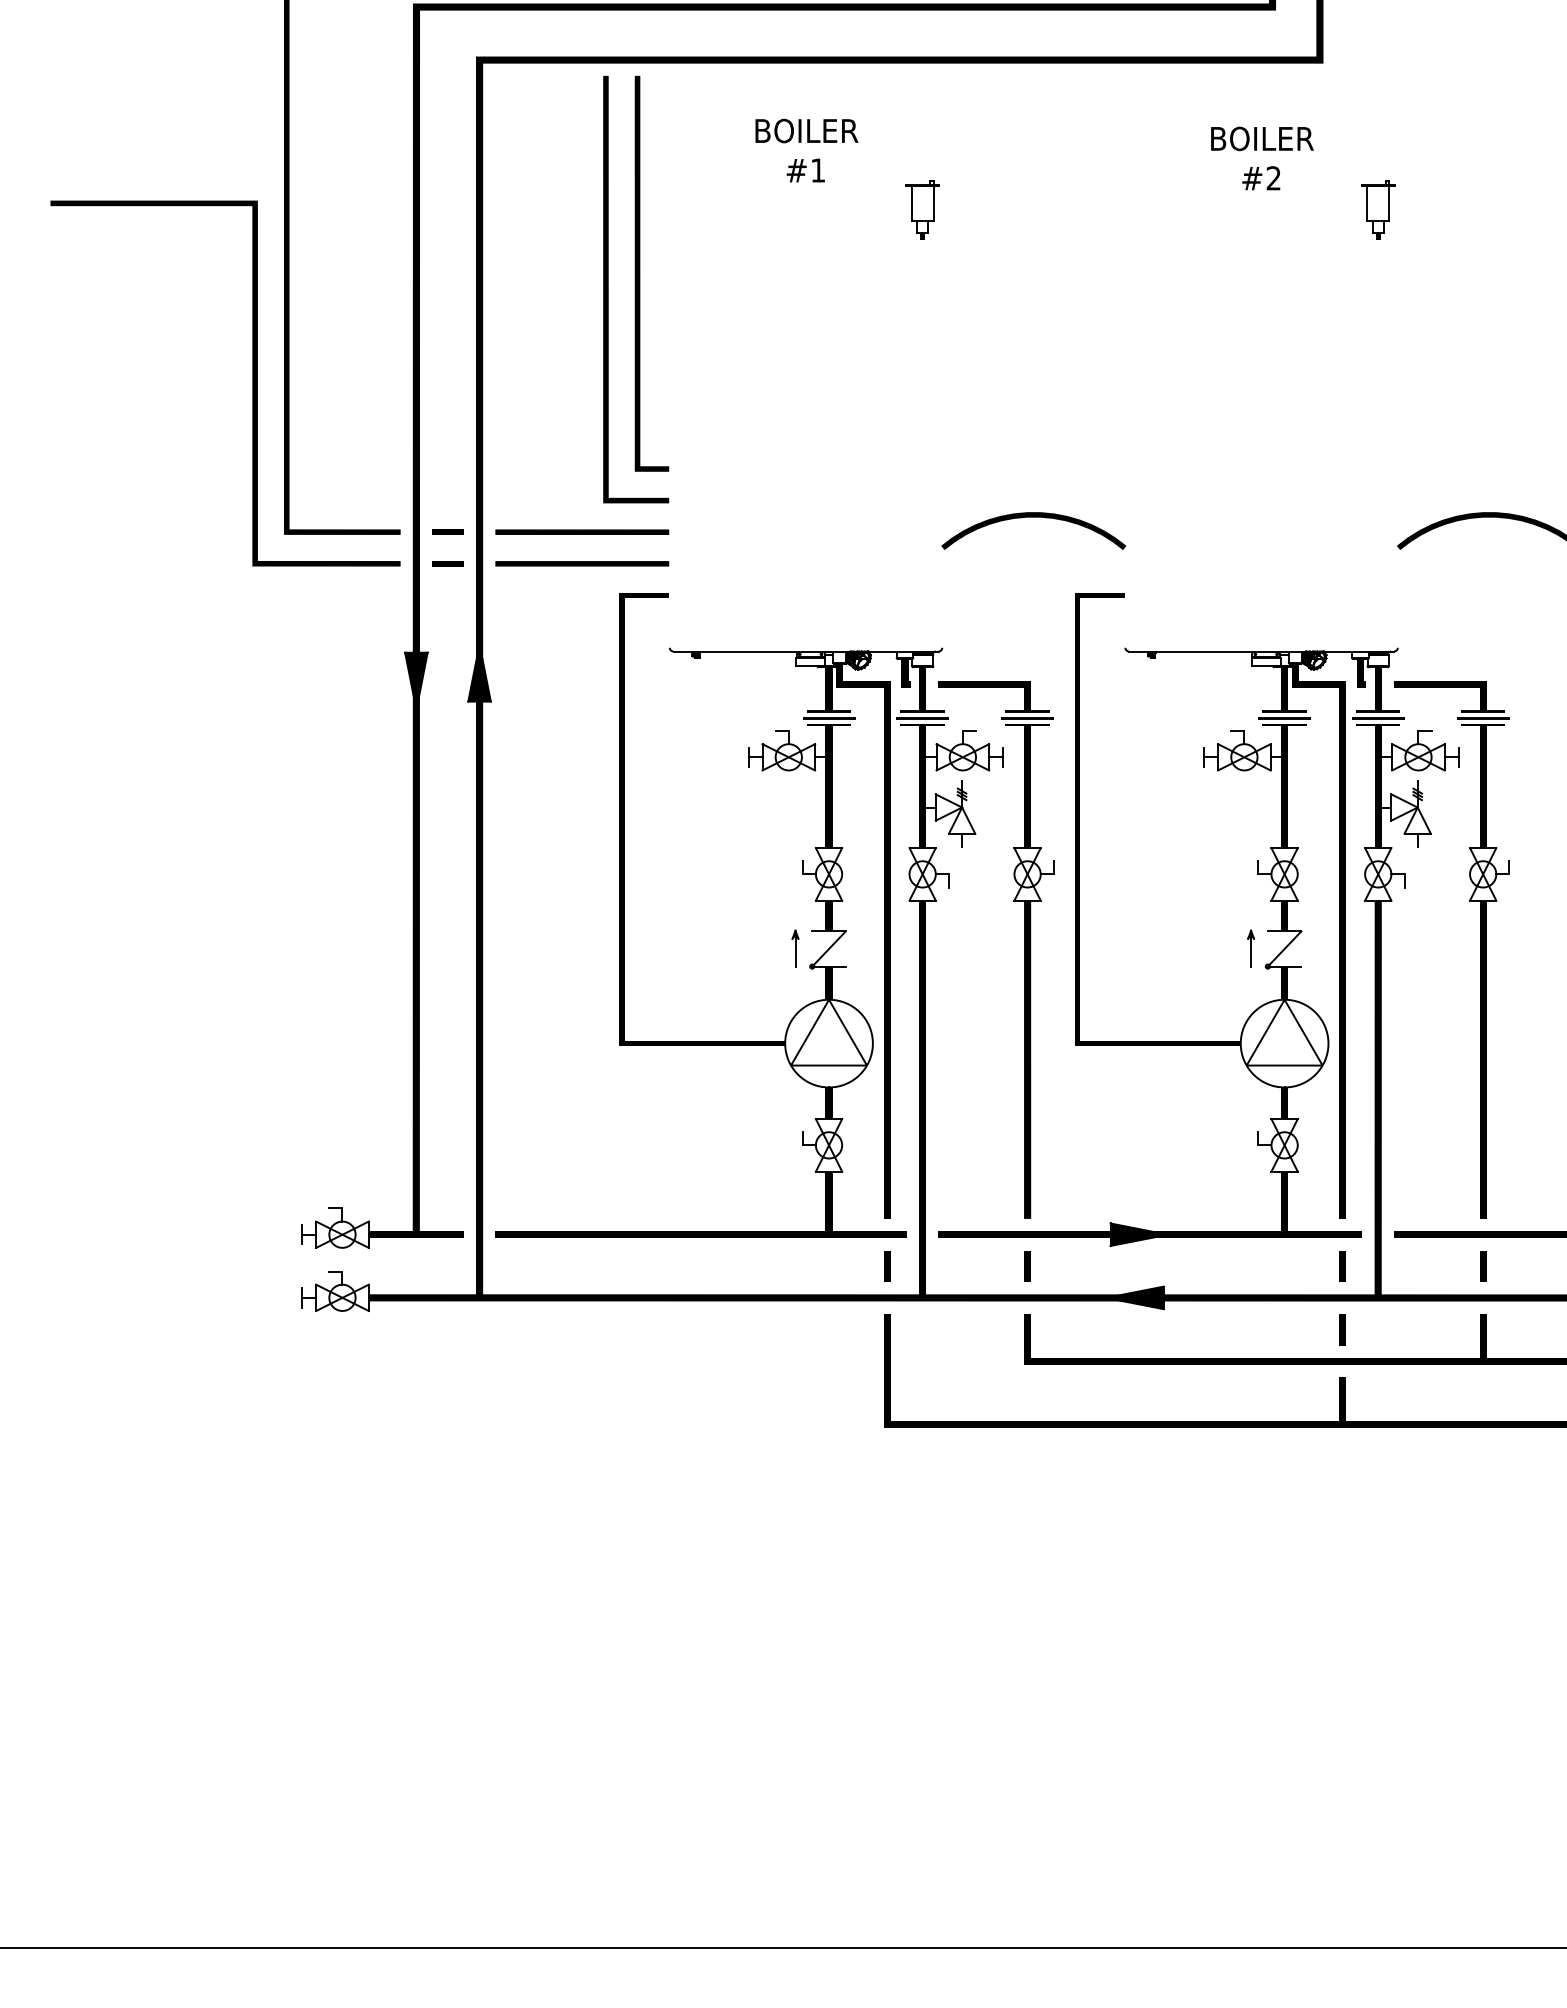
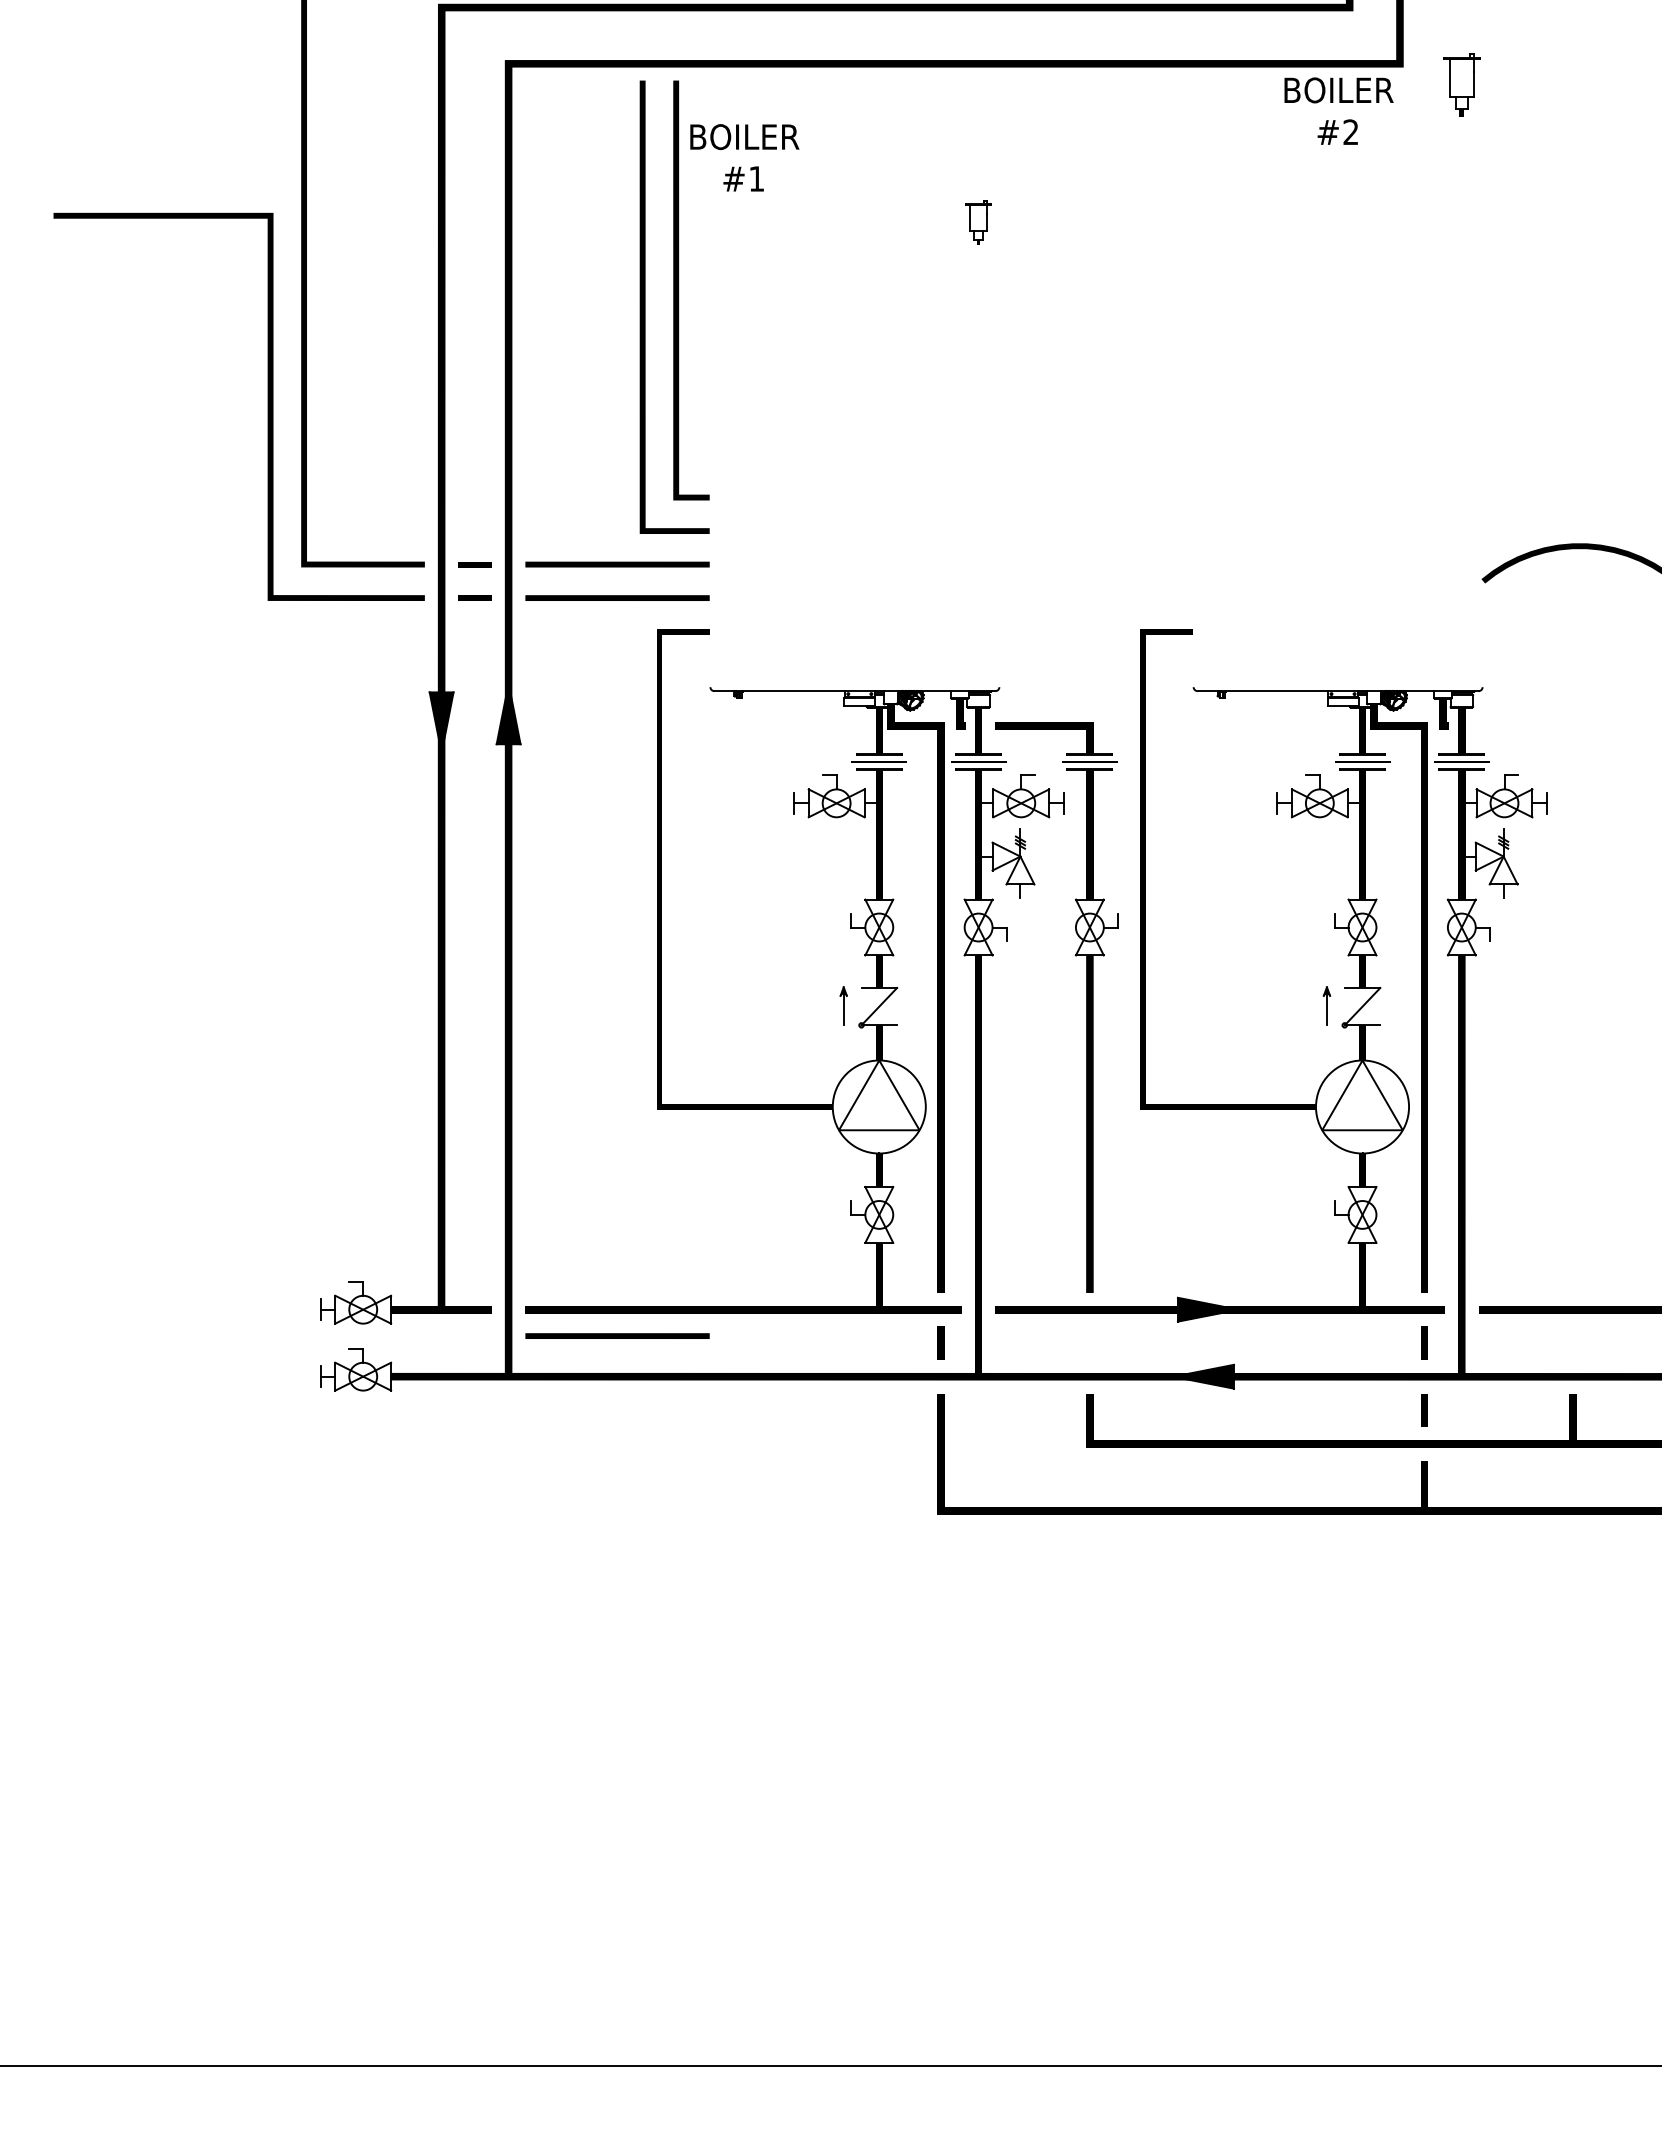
text: (806, 150) -> (744, 157), moved
text: (1261, 157) -> (1338, 110), moved
part: (922, 209) -> (978, 222), size x0.7
part: (1377, 209) -> (1461, 84), moved
curve: (1033, 517) -> (1096, 549), removed
part: (1479, 949) -> (1569, 1007), removed
line: (582, 1259) -> (617, 1335), added
line: (1027, 1265) -> (1089, 1342), removed
line: (1482, 1265) -> (1572, 1342), removed

